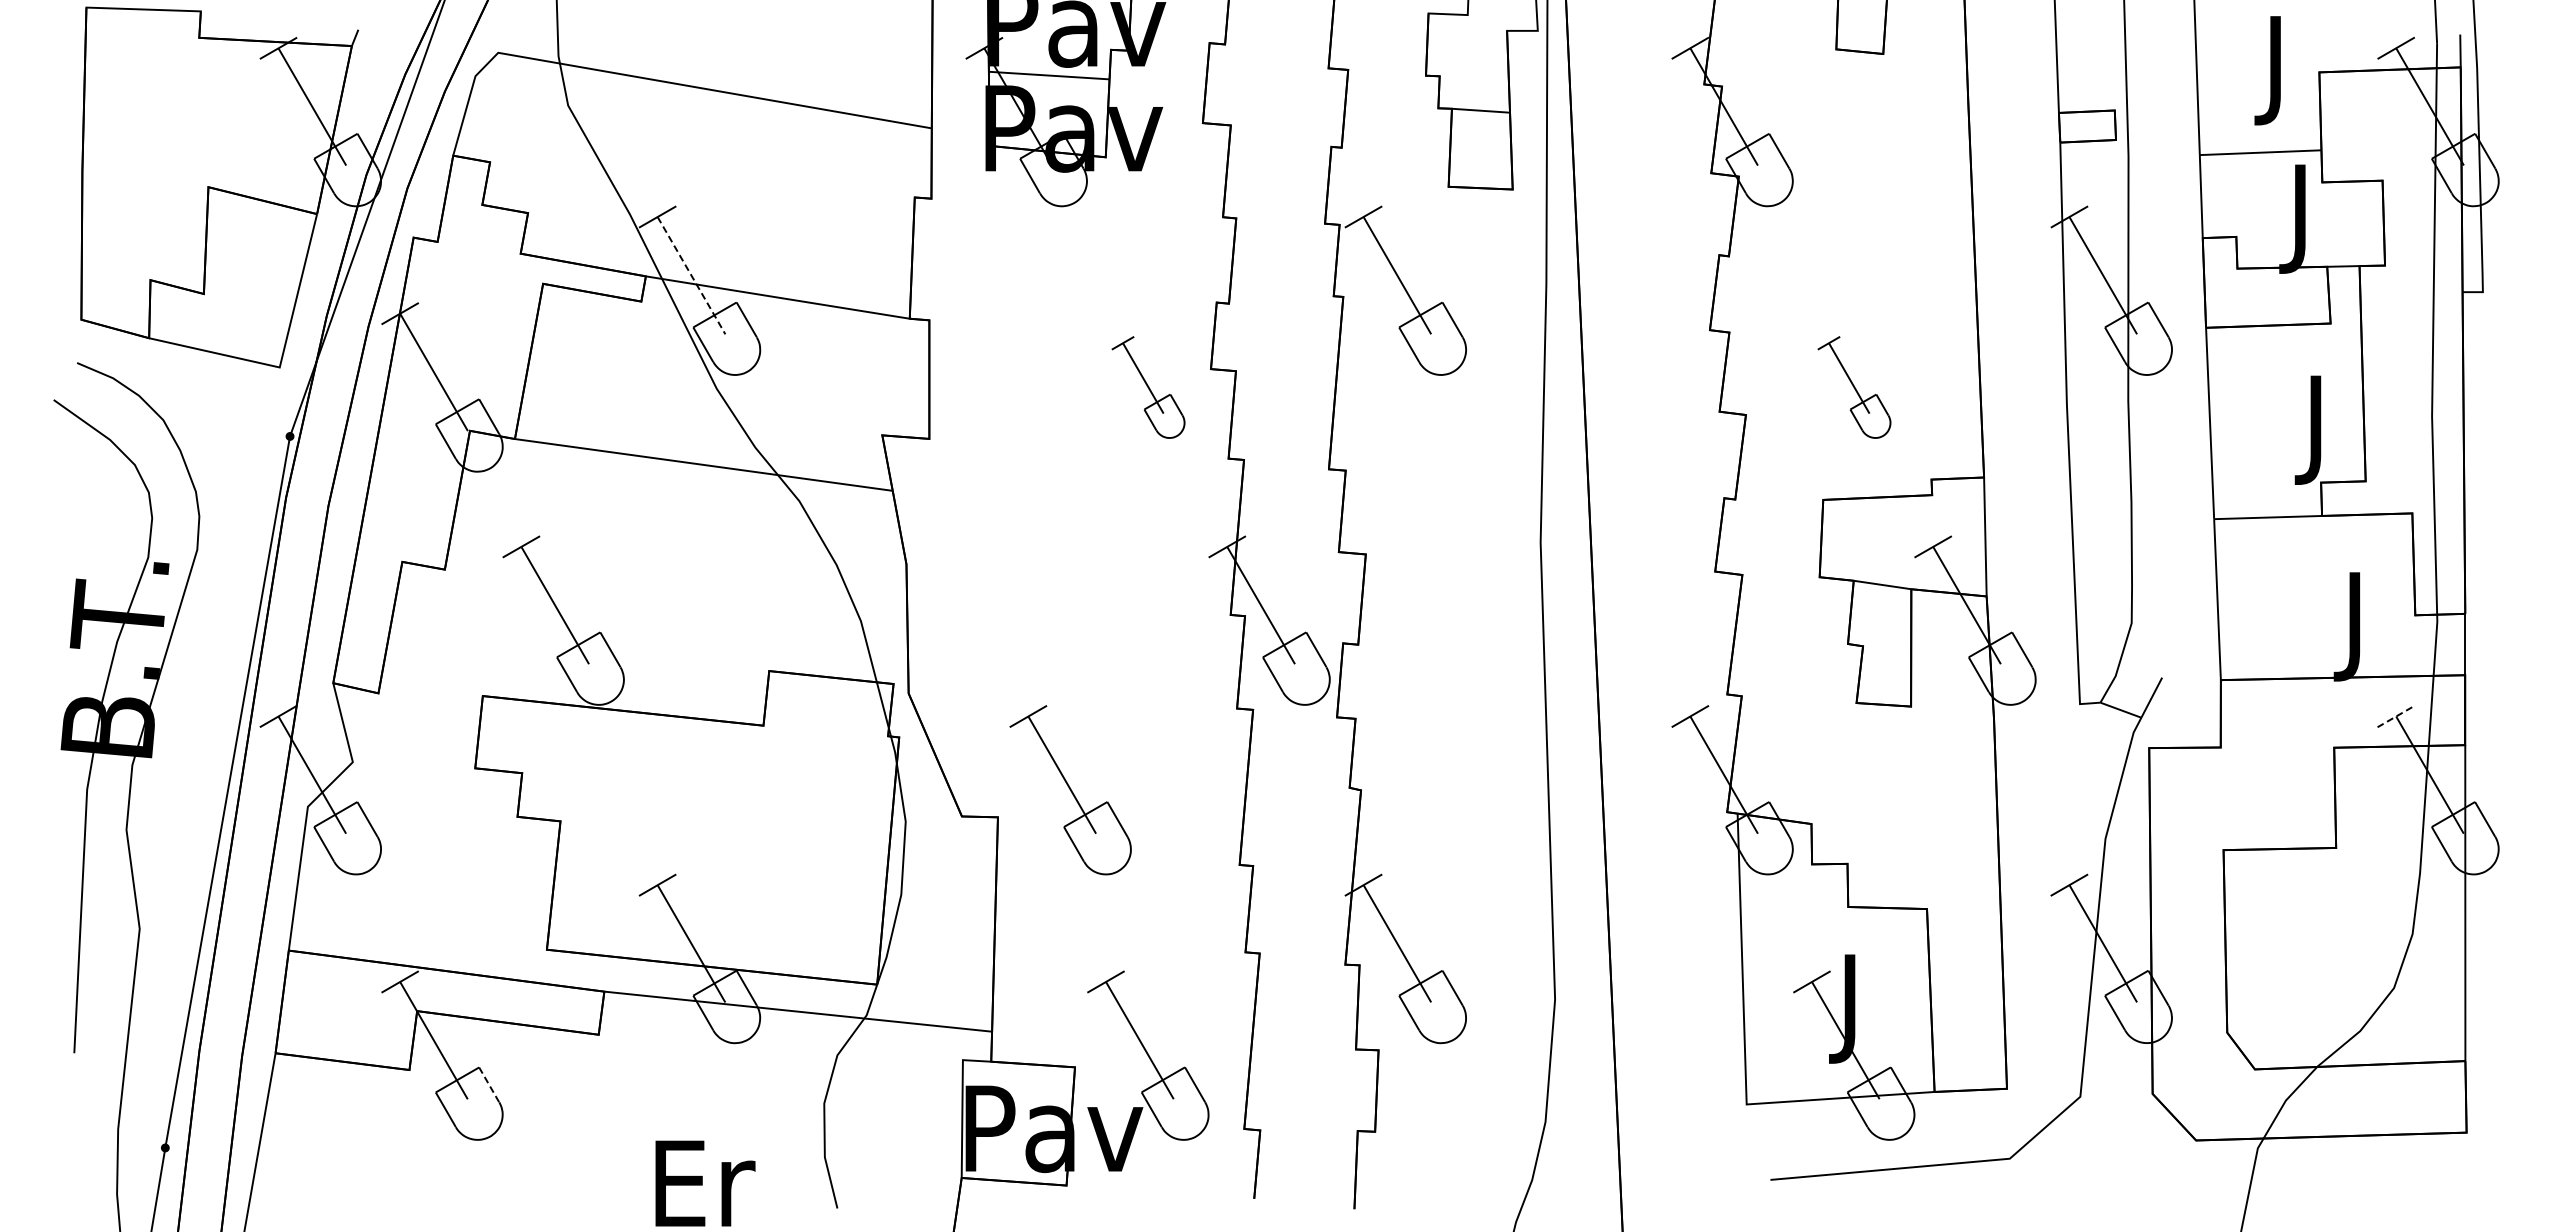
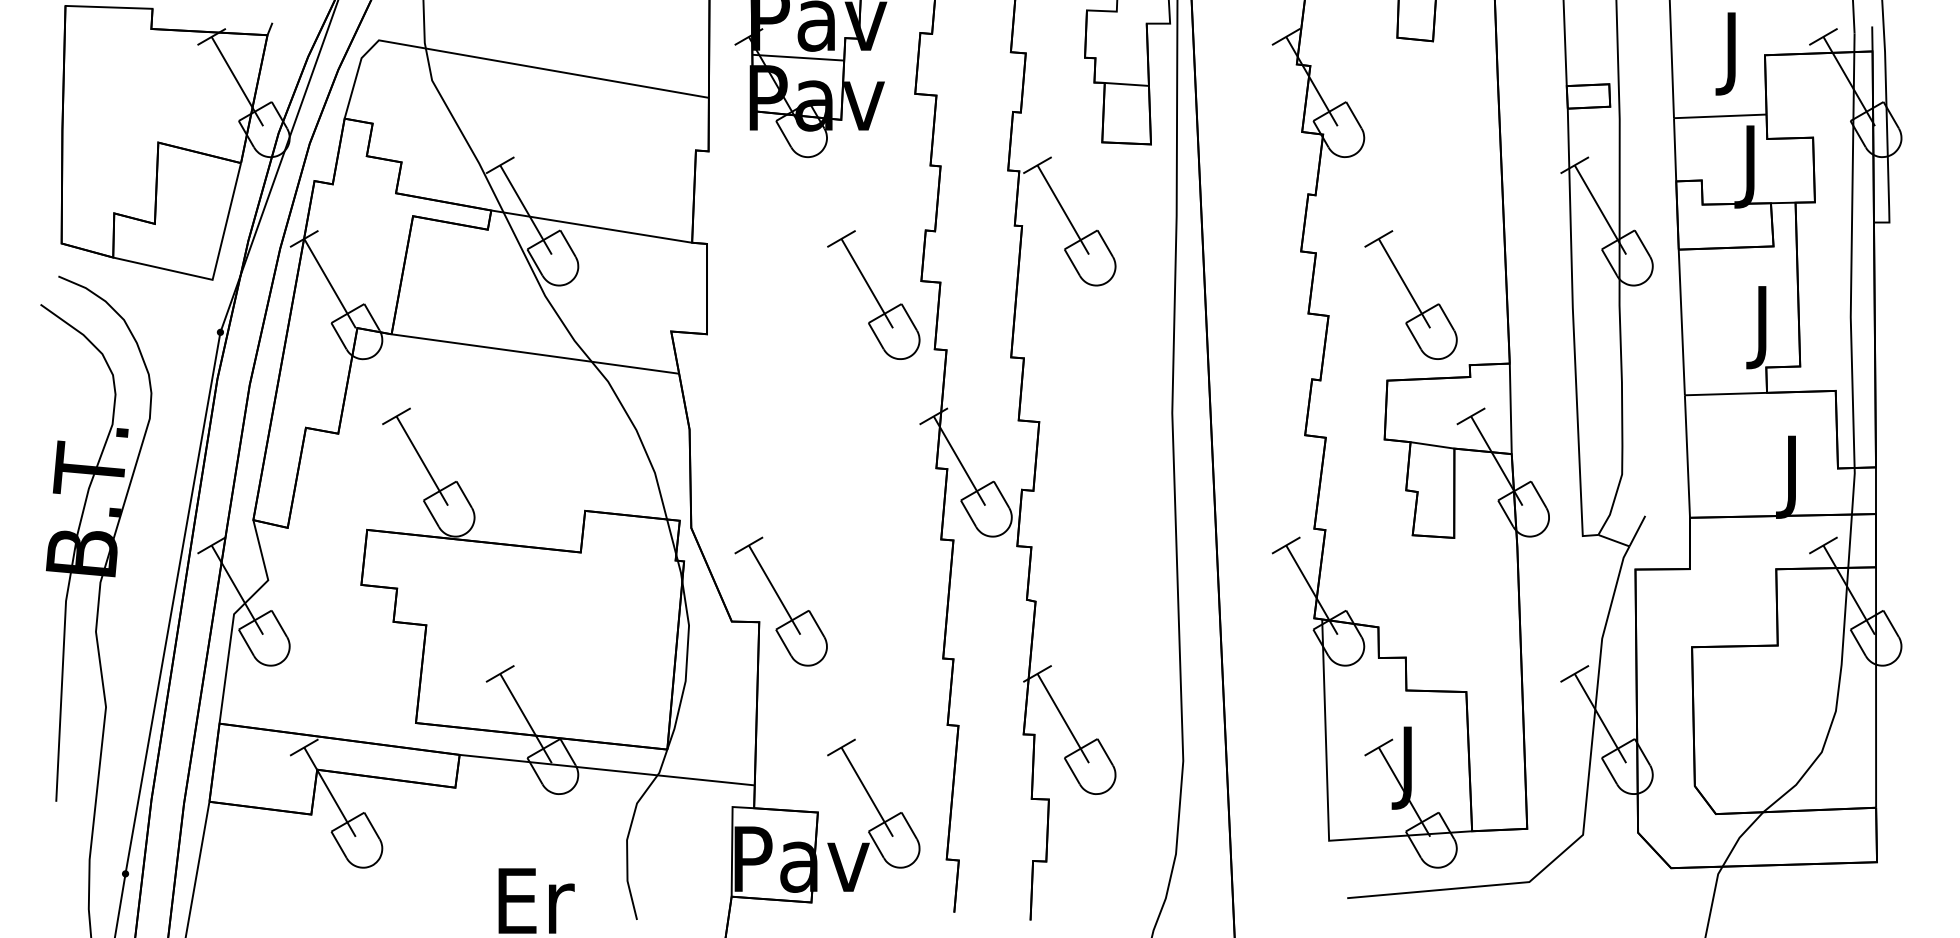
line: (691, 275) -> (526, 209), dashed -> solid
part: (1148, 387) -> (873, 295), size x1.67
part: (1854, 387) -> (1411, 295), size x1.67
line: (2396, 716) -> (1823, 545), dashed -> solid
part: (1070, 790) -> (780, 601), moved
line: (489, 1085) -> (372, 826), dashed -> solid

